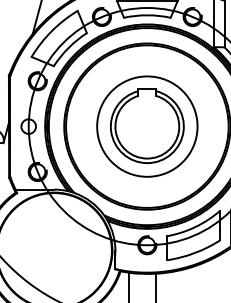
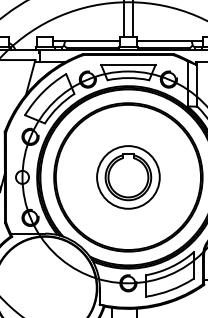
part: (147, 126) -> (128, 177), size x0.7

